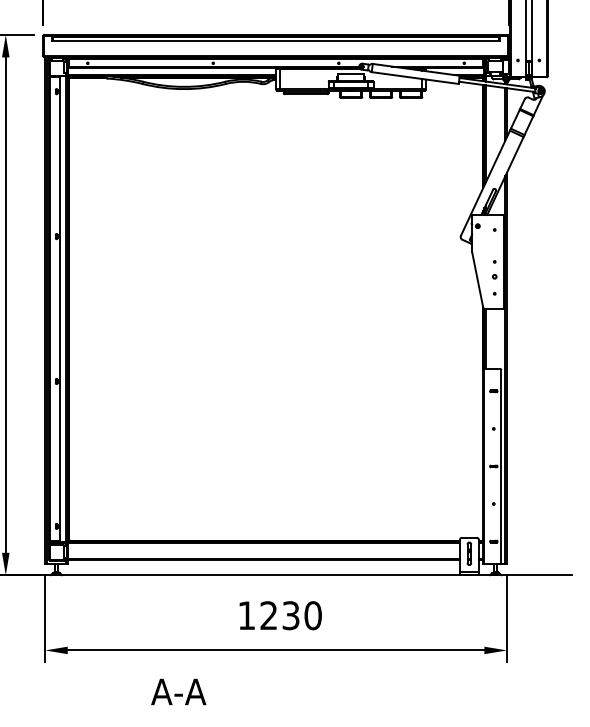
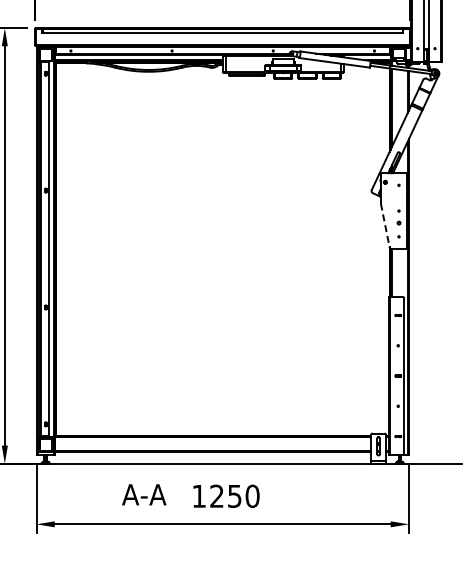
line: (477, 279) -> (385, 225), solid -> dashed
text: (290, 614) -> (234, 495), 1230 -> 1250
text: (179, 691) -> (144, 494), moved

